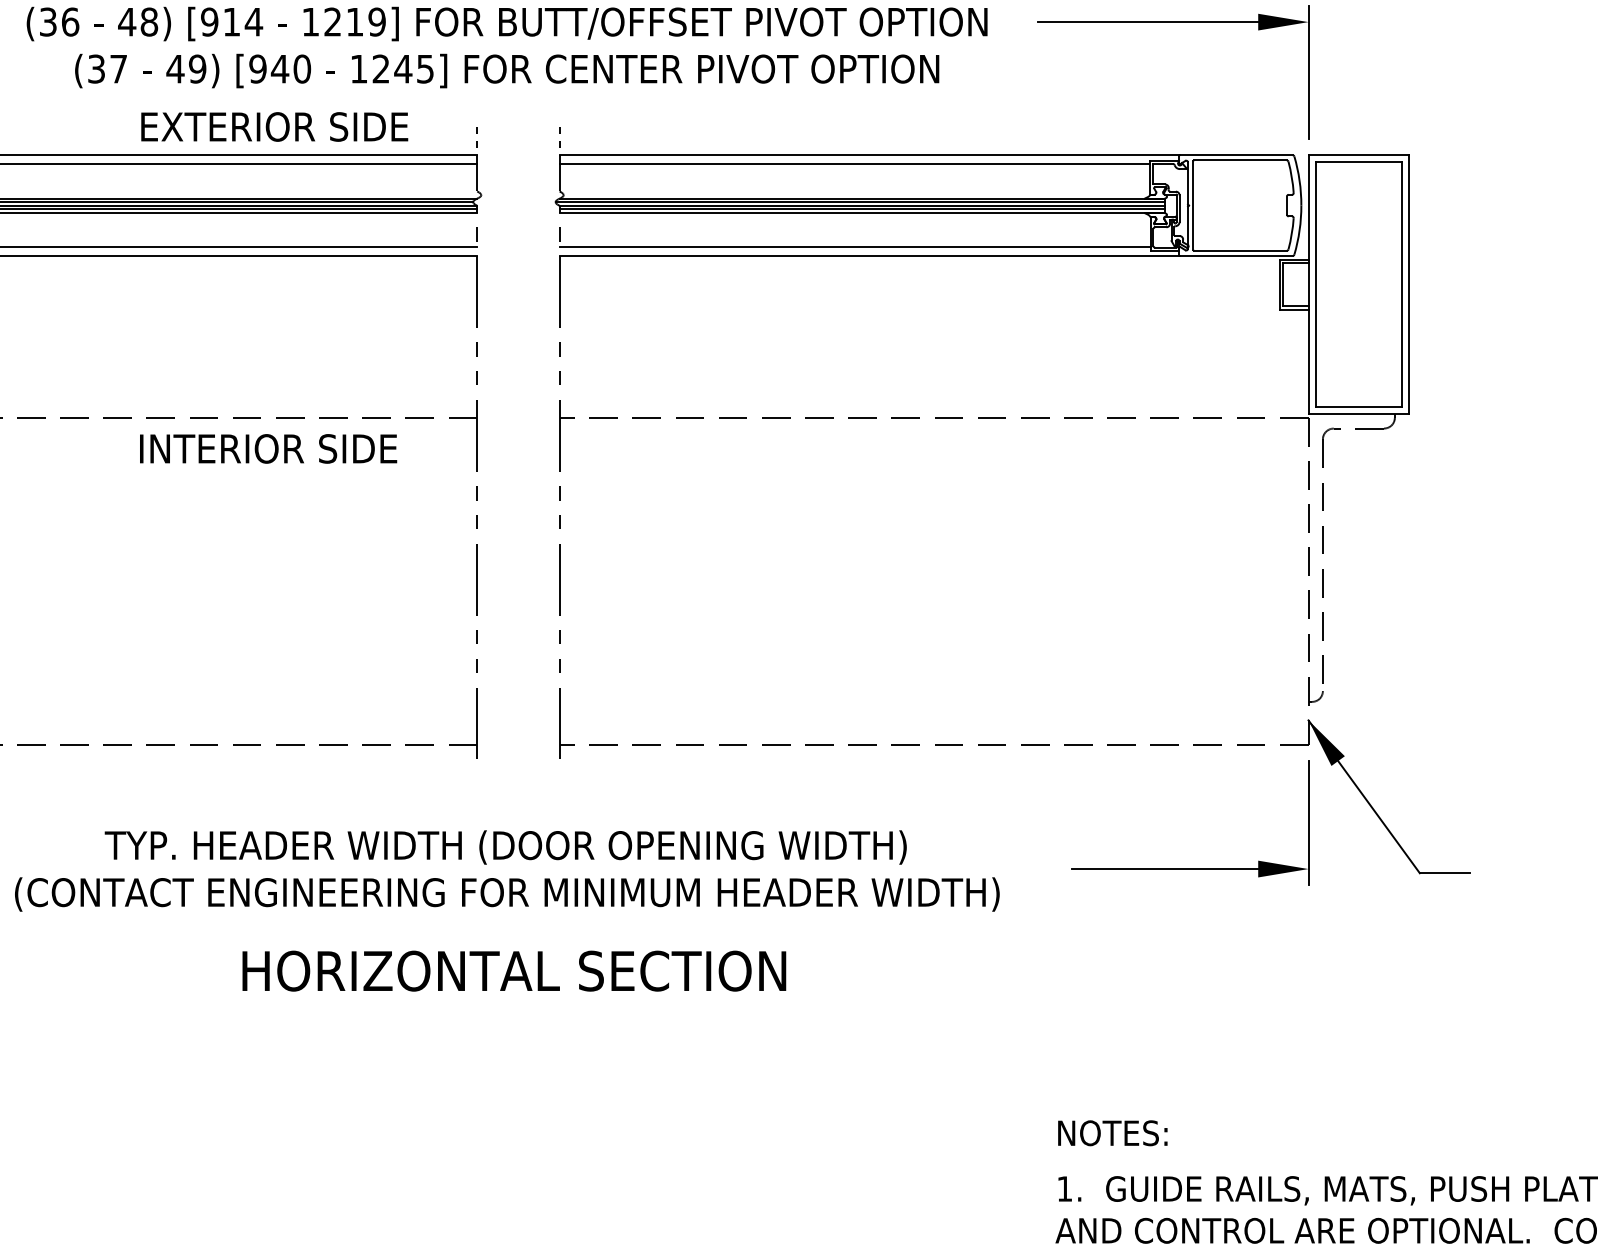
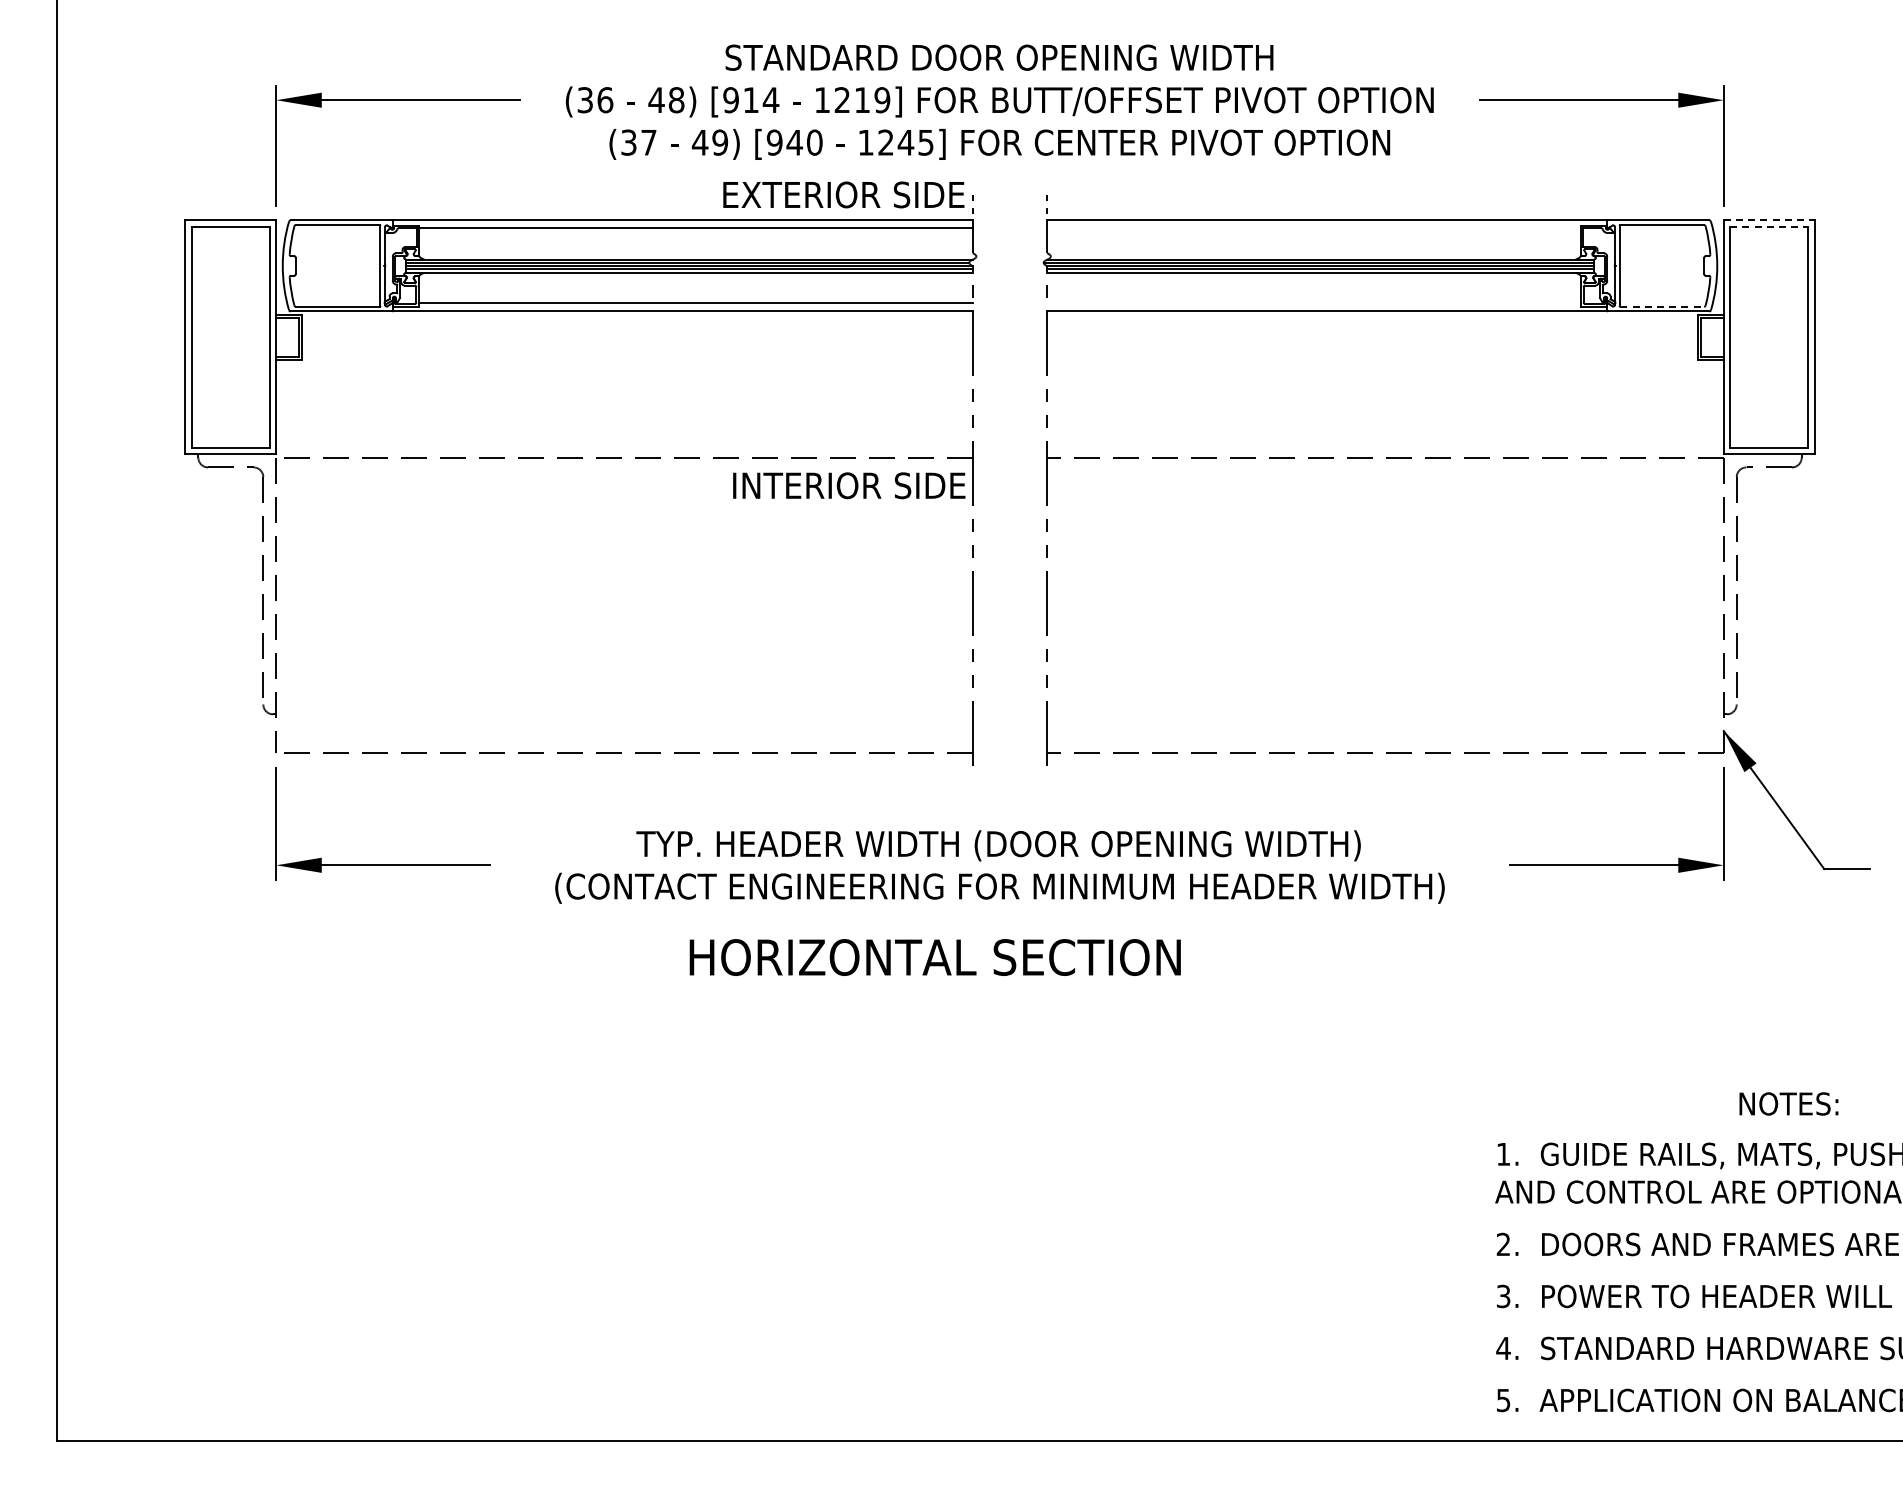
text: (274, 126) -> (843, 194), moved
line: (1359, 155) -> (1769, 220), solid -> dashed
line: (1359, 161) -> (1769, 226), solid -> dashed
line: (854, 164) -> (1313, 228), removed
line: (855, 247) -> (1314, 303), removed
line: (1240, 250) -> (1662, 306), solid -> dashed
text: (268, 448) -> (849, 485), moved
text: (513, 971) -> (934, 957), moved
text: (1112, 1132) -> (1788, 1103), moved

